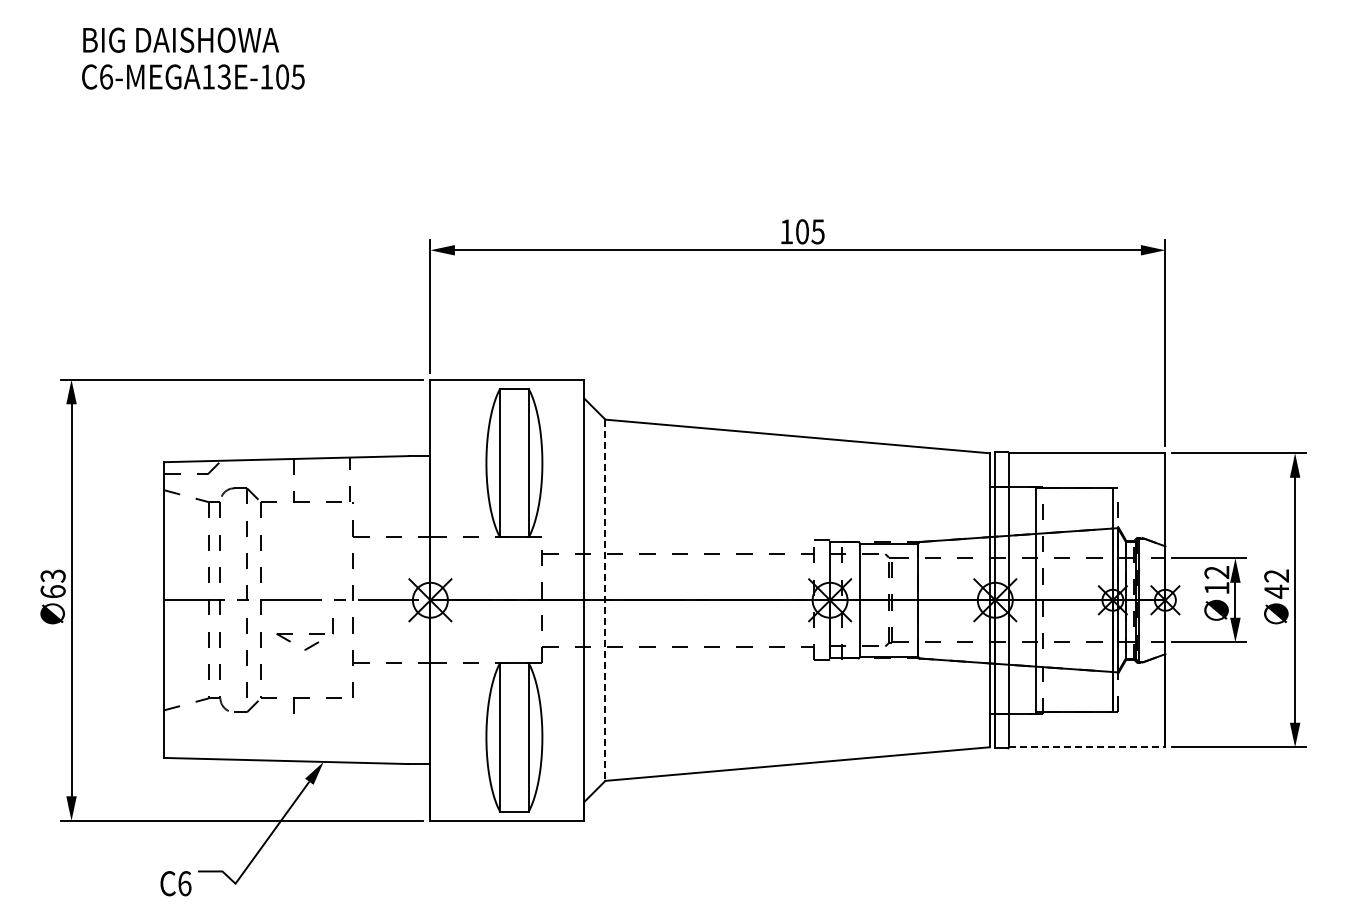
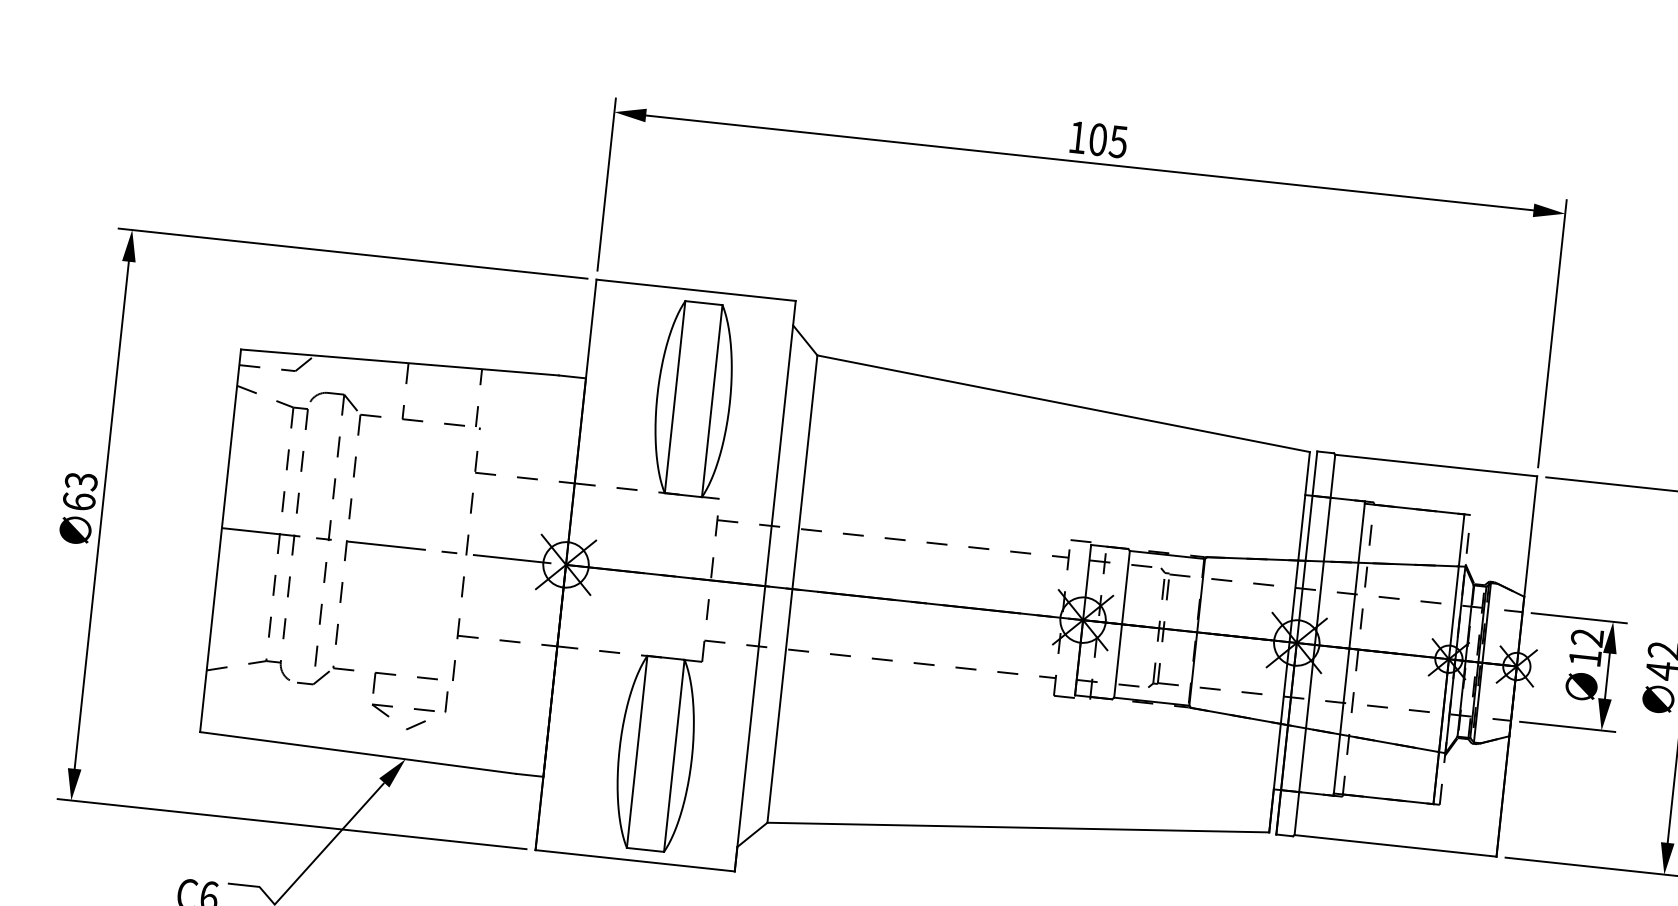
line: (605, 600) -> (792, 589), dashed -> solid
part: (304, 634) -> (408, 709), moved
line: (1087, 747) -> (1395, 846), dashed -> solid

